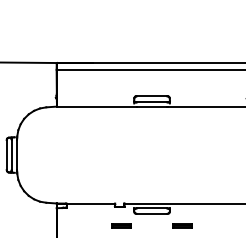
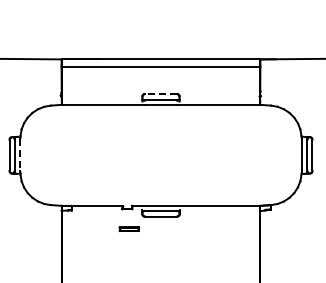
line: (151, 96) -> (160, 94), solid -> dashed
line: (17, 155) -> (20, 155), solid -> dashed
part: (182, 225) -> (192, 228), removed

